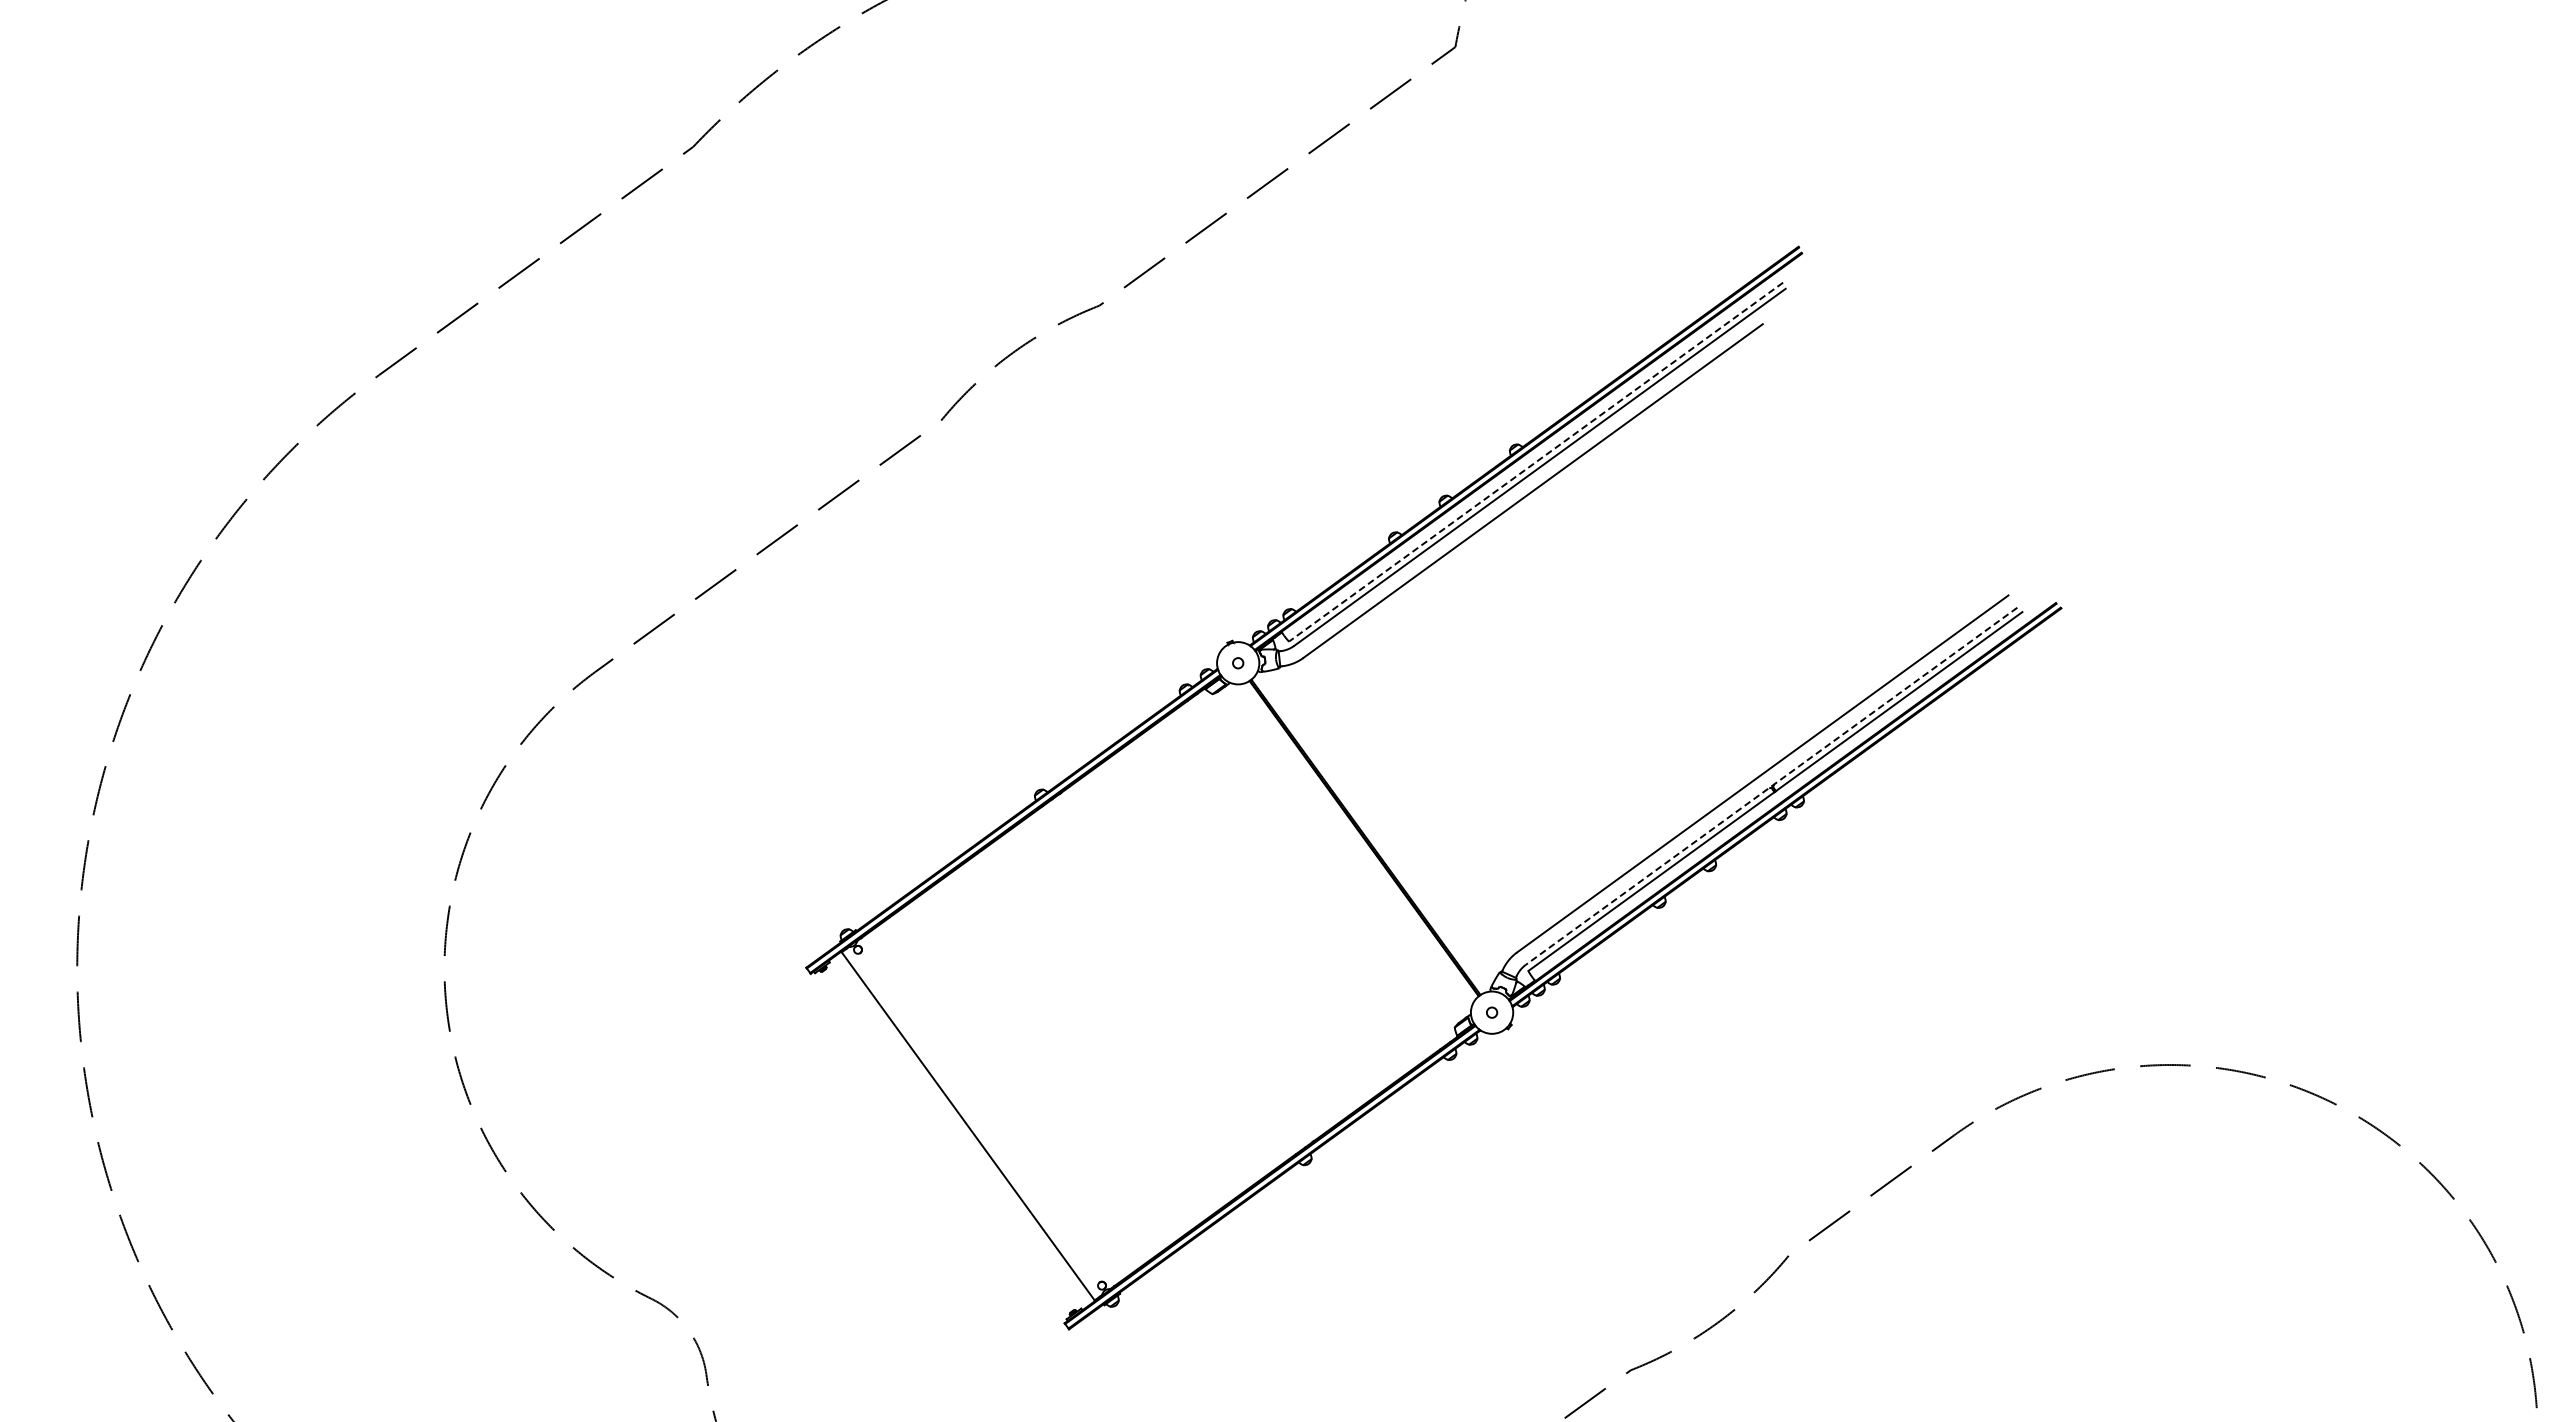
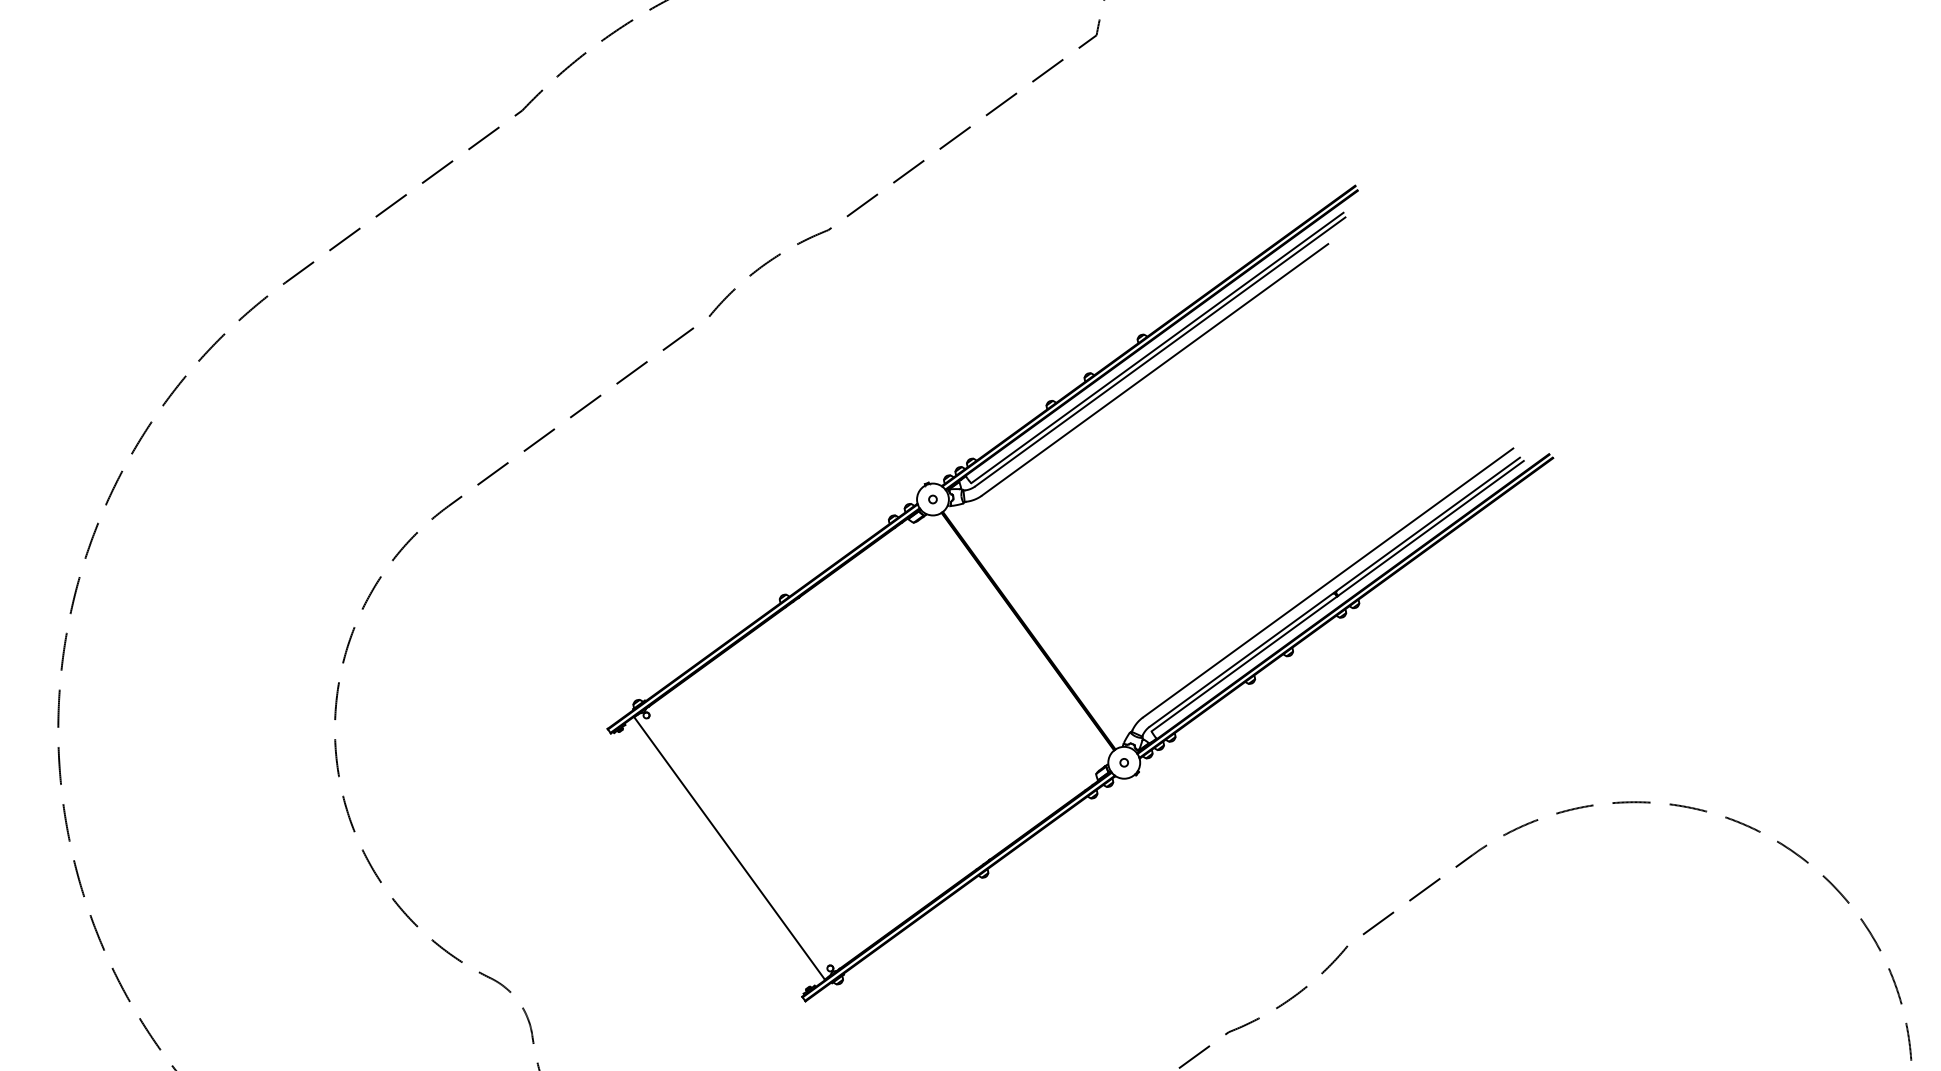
line: (1535, 462) -> (1156, 348), dashed -> solid
line: (1771, 786) -> (1334, 592), dashed -> solid

